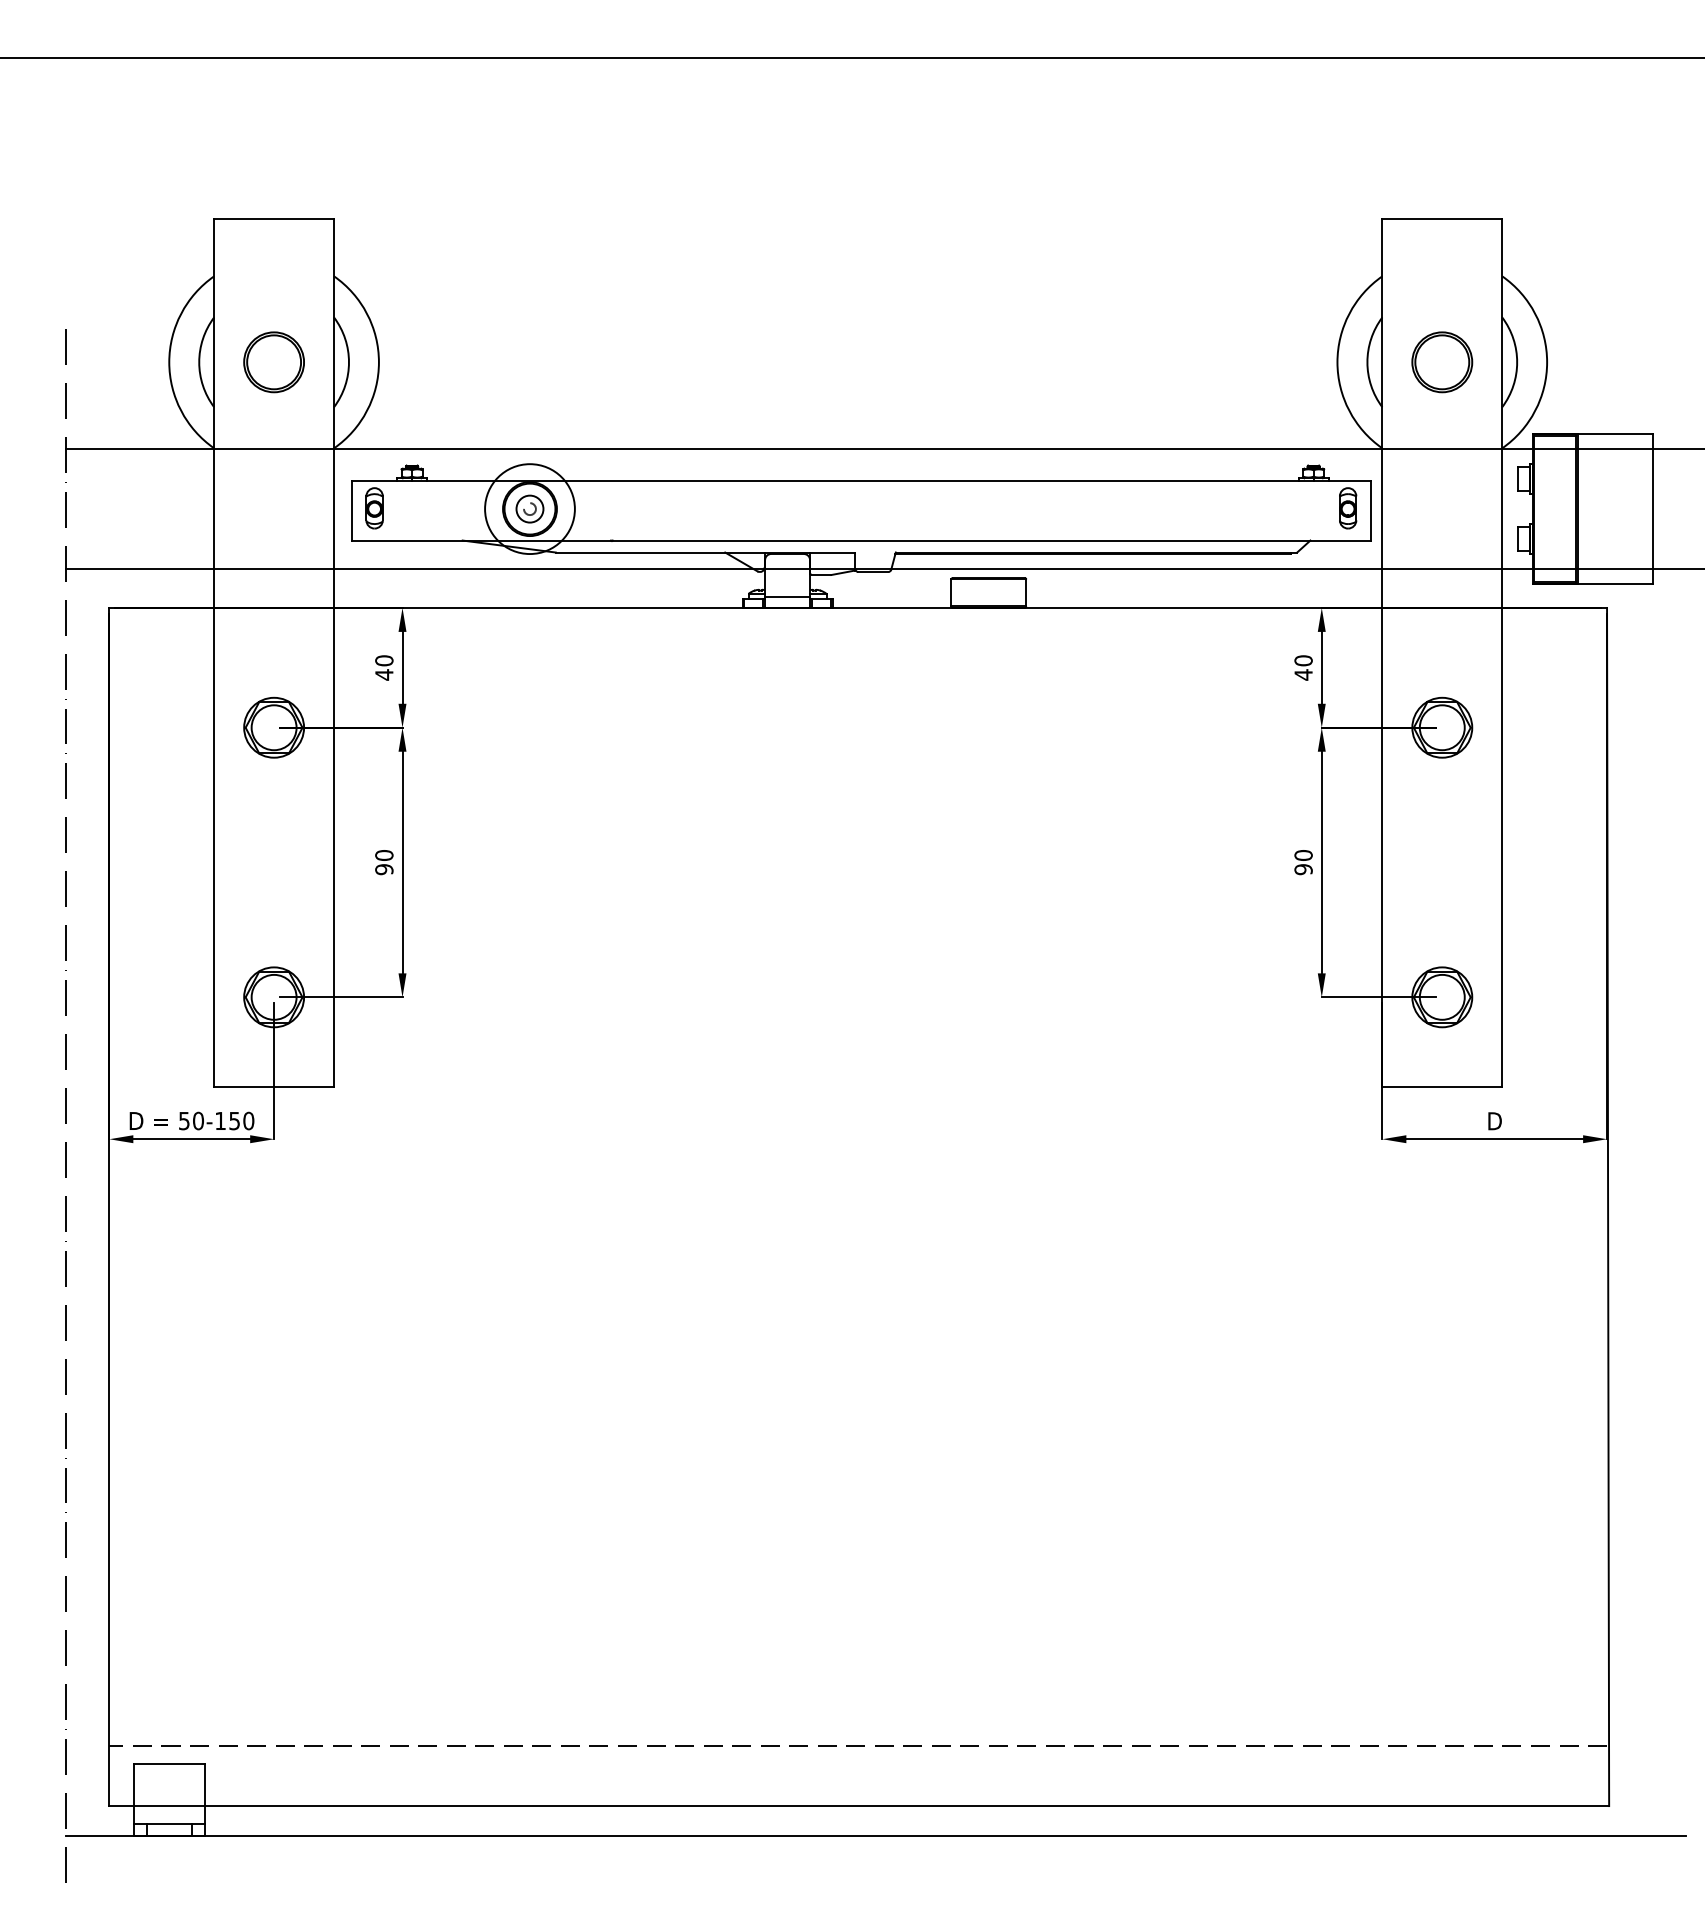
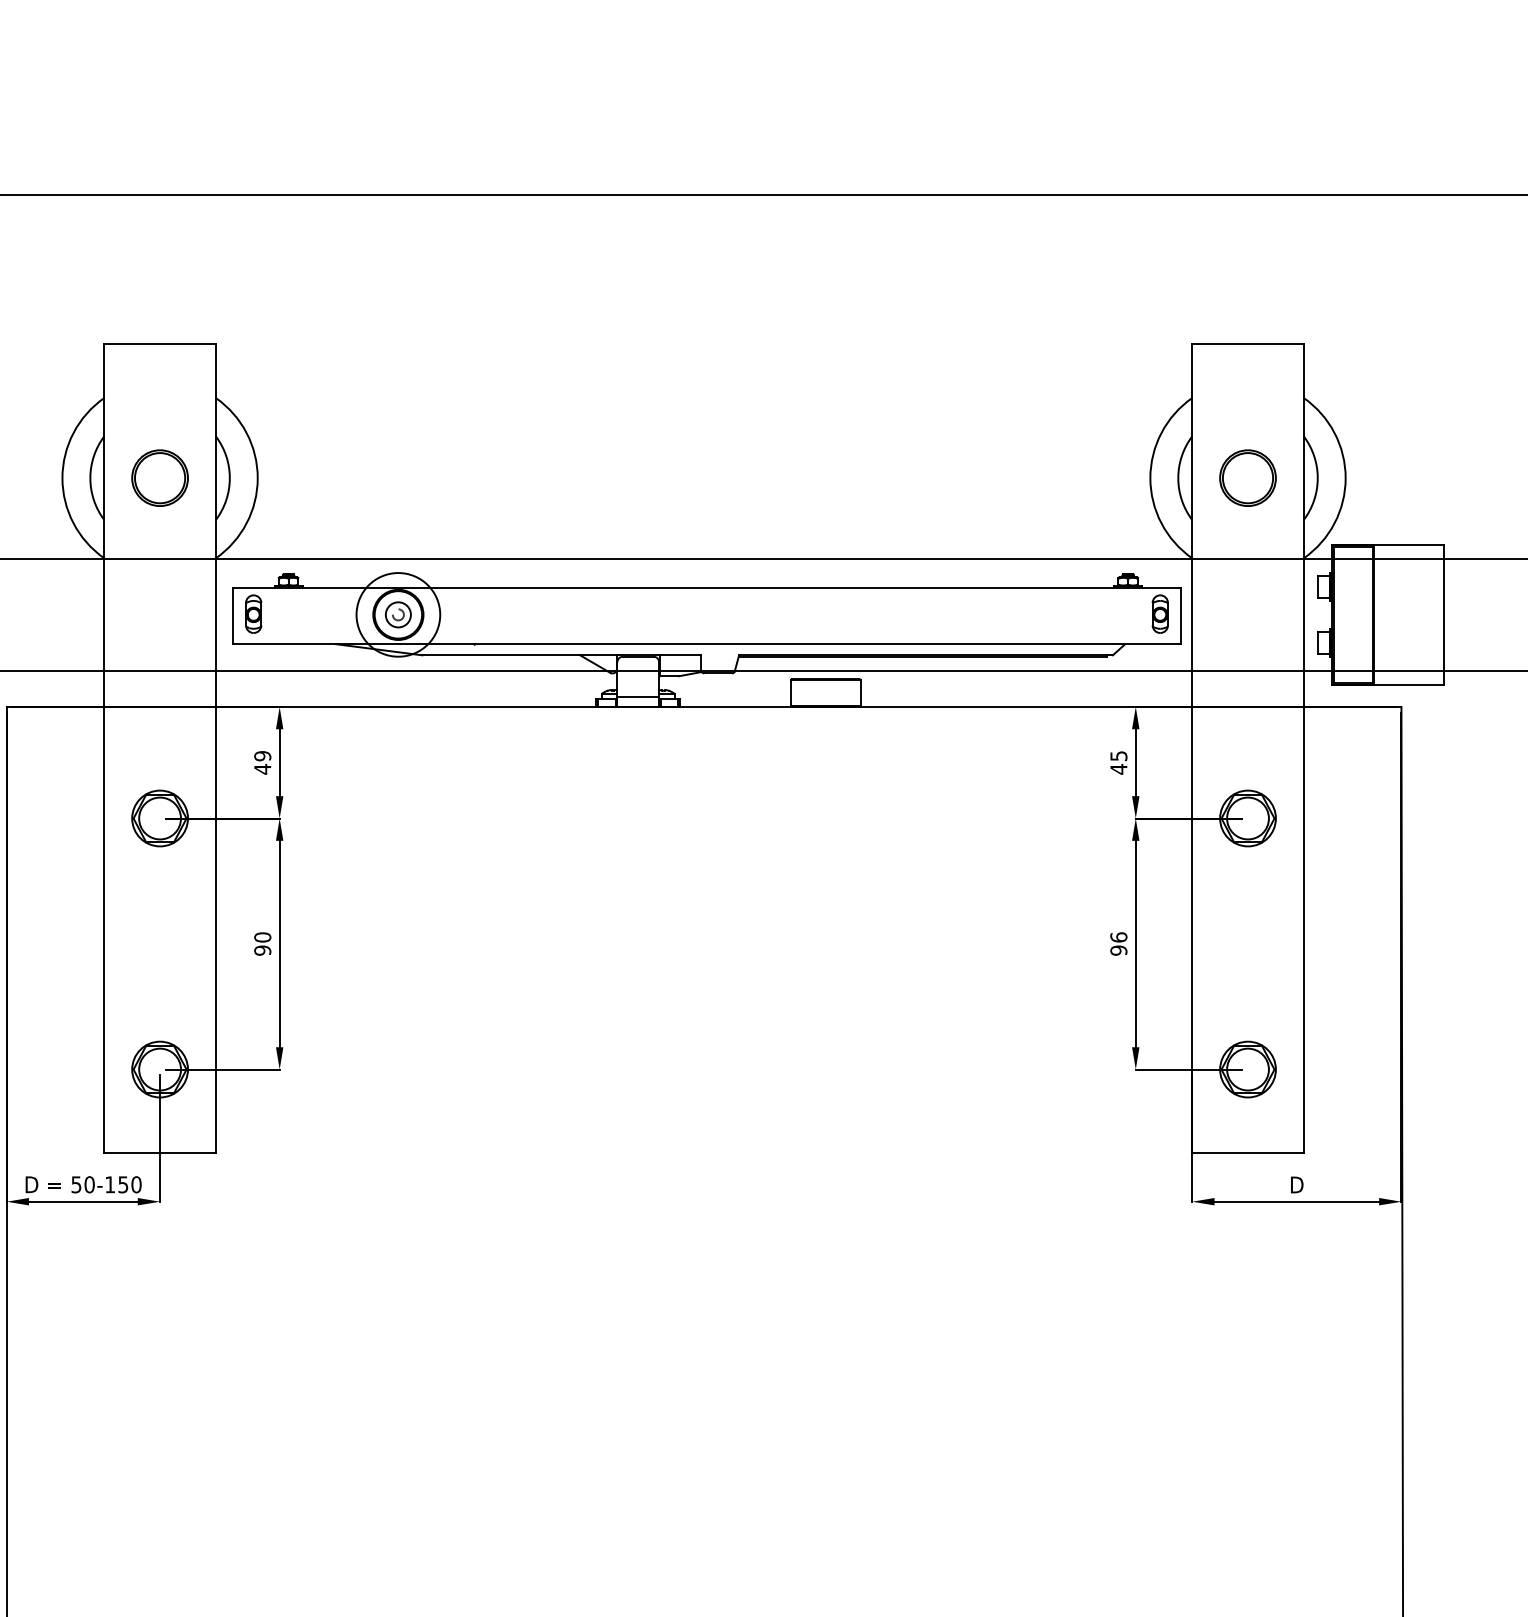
text: (384, 660) -> (262, 755), 40 -> 49
text: (1303, 660) -> (1118, 755), 40 -> 45
text: (1303, 854) -> (1118, 936), 90 -> 96

